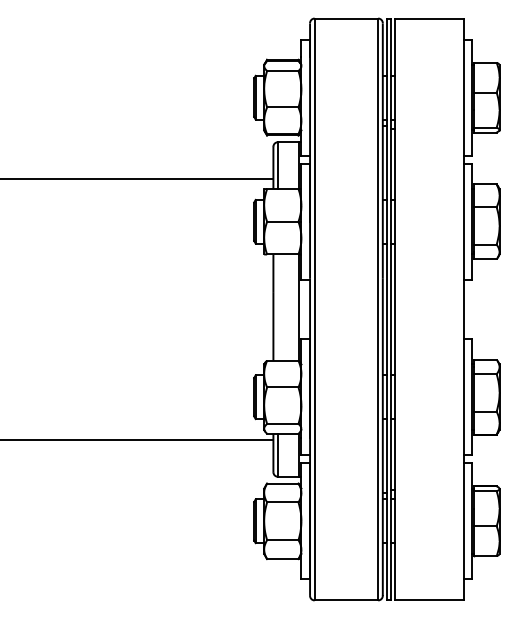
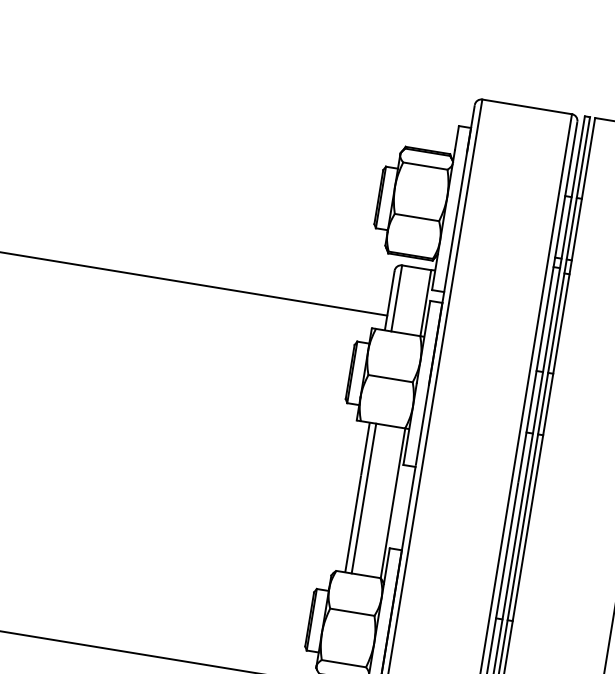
line: (277, 307) -> (363, 498), added

